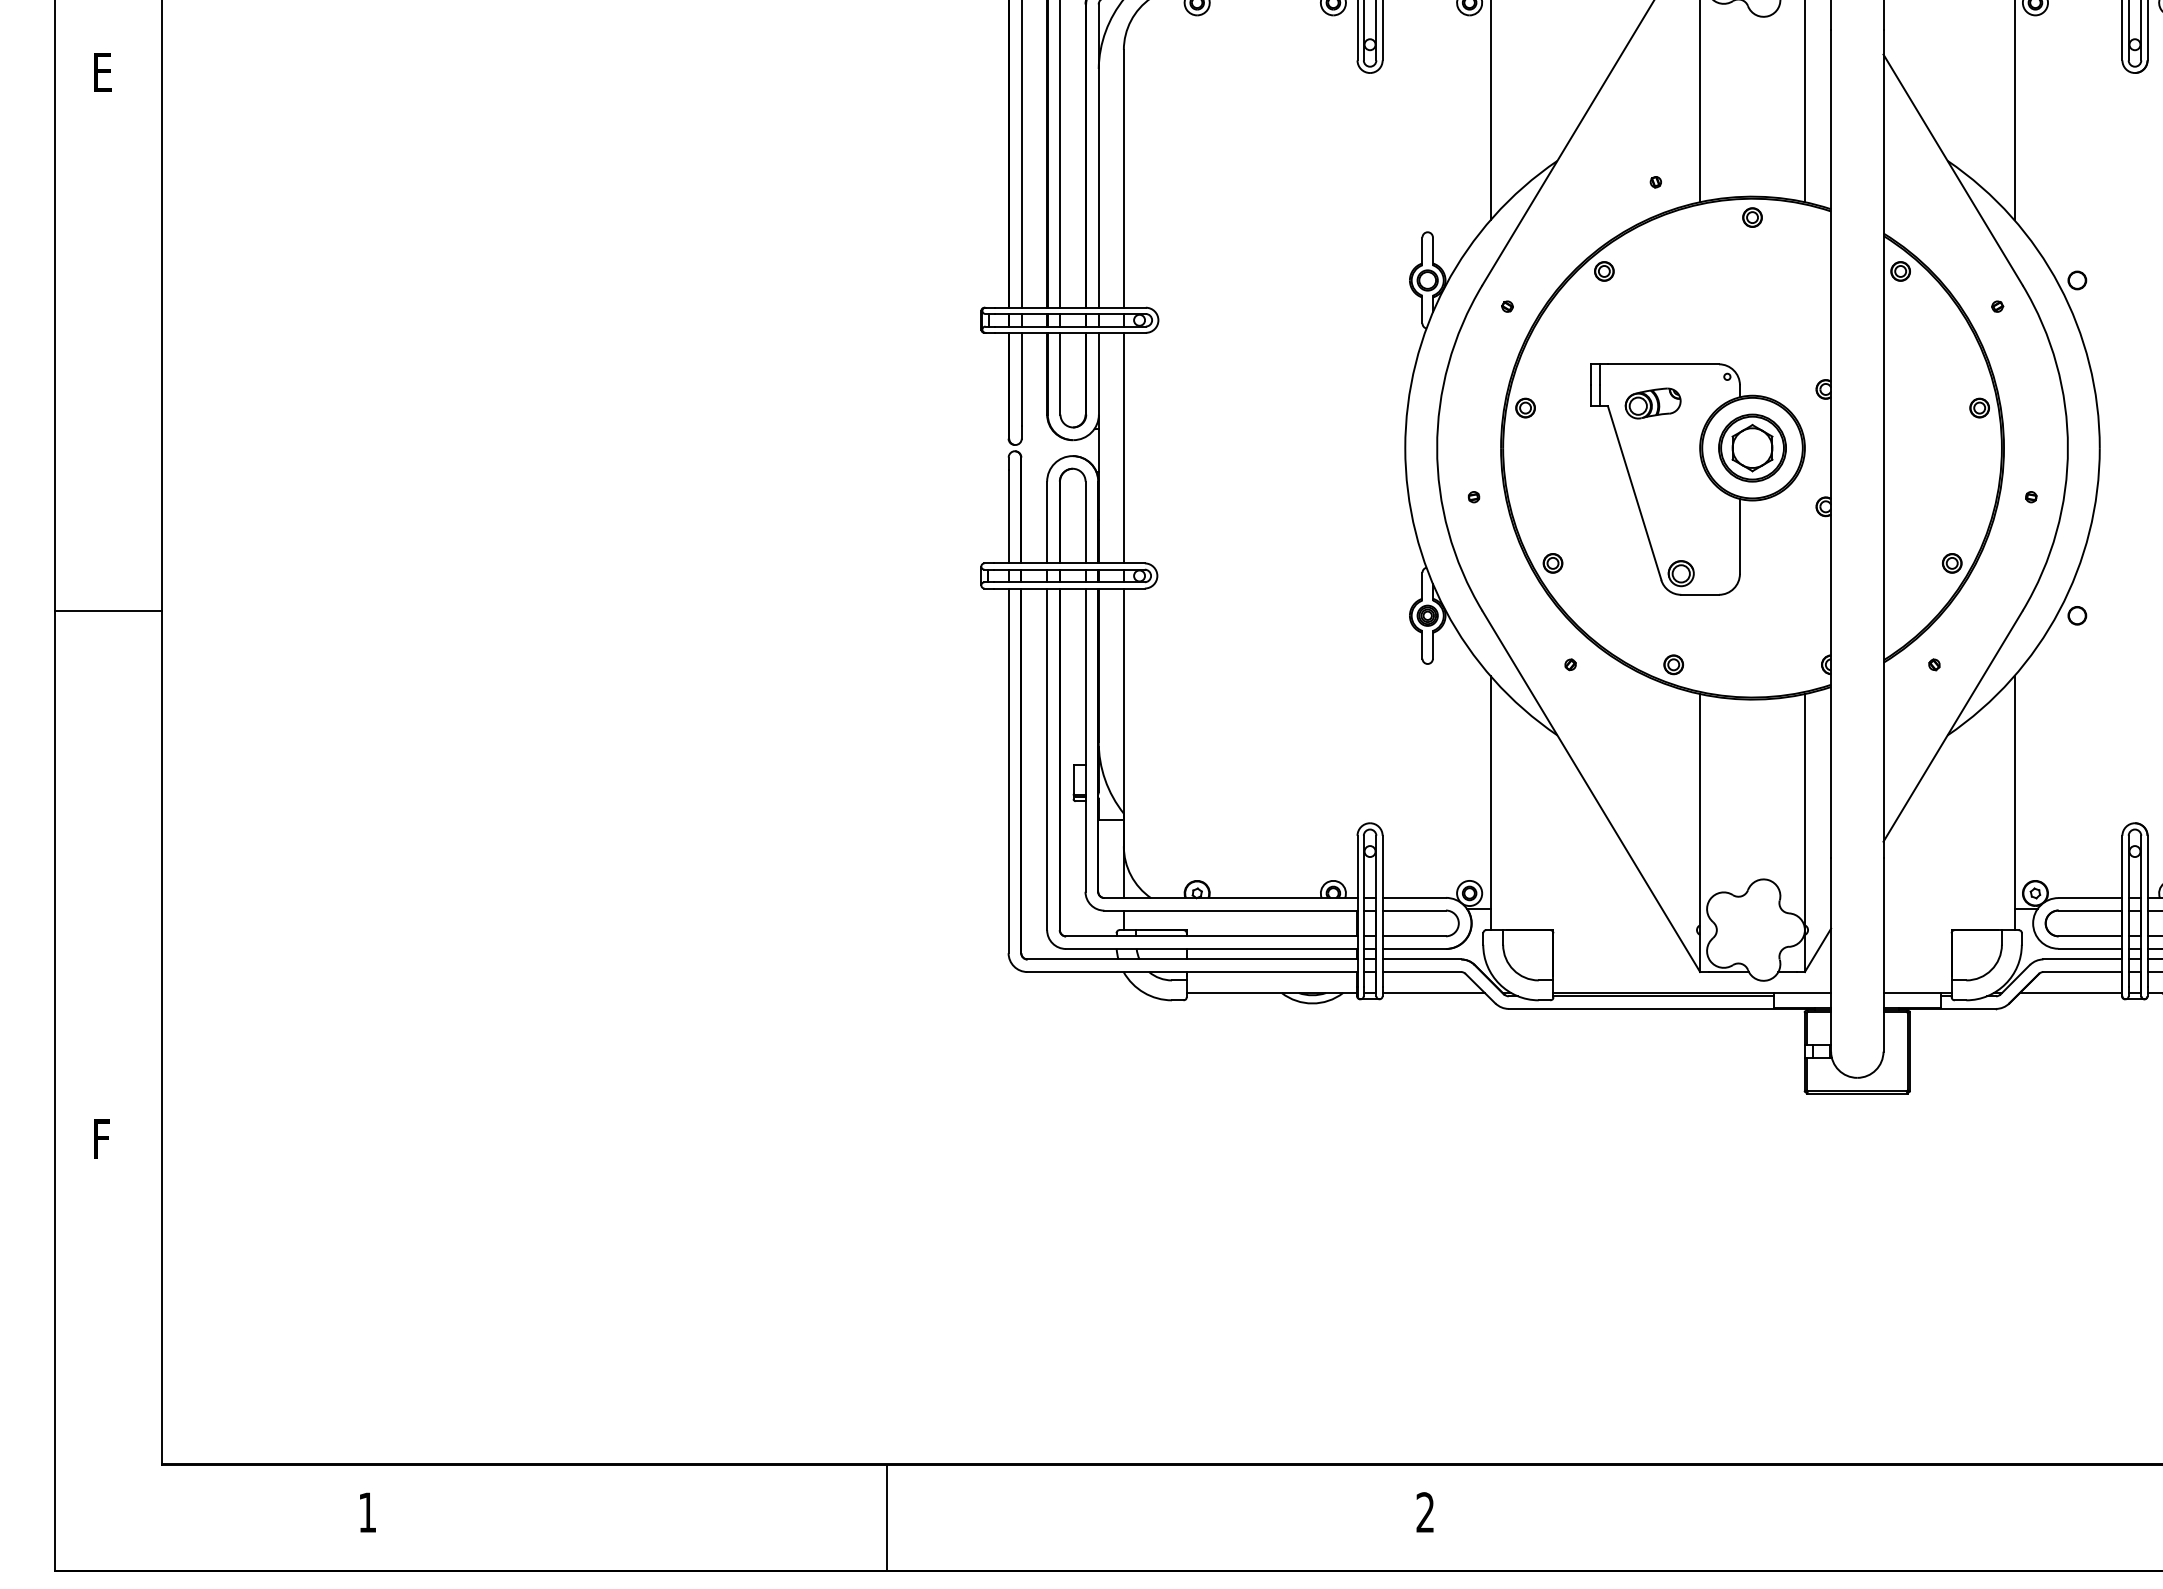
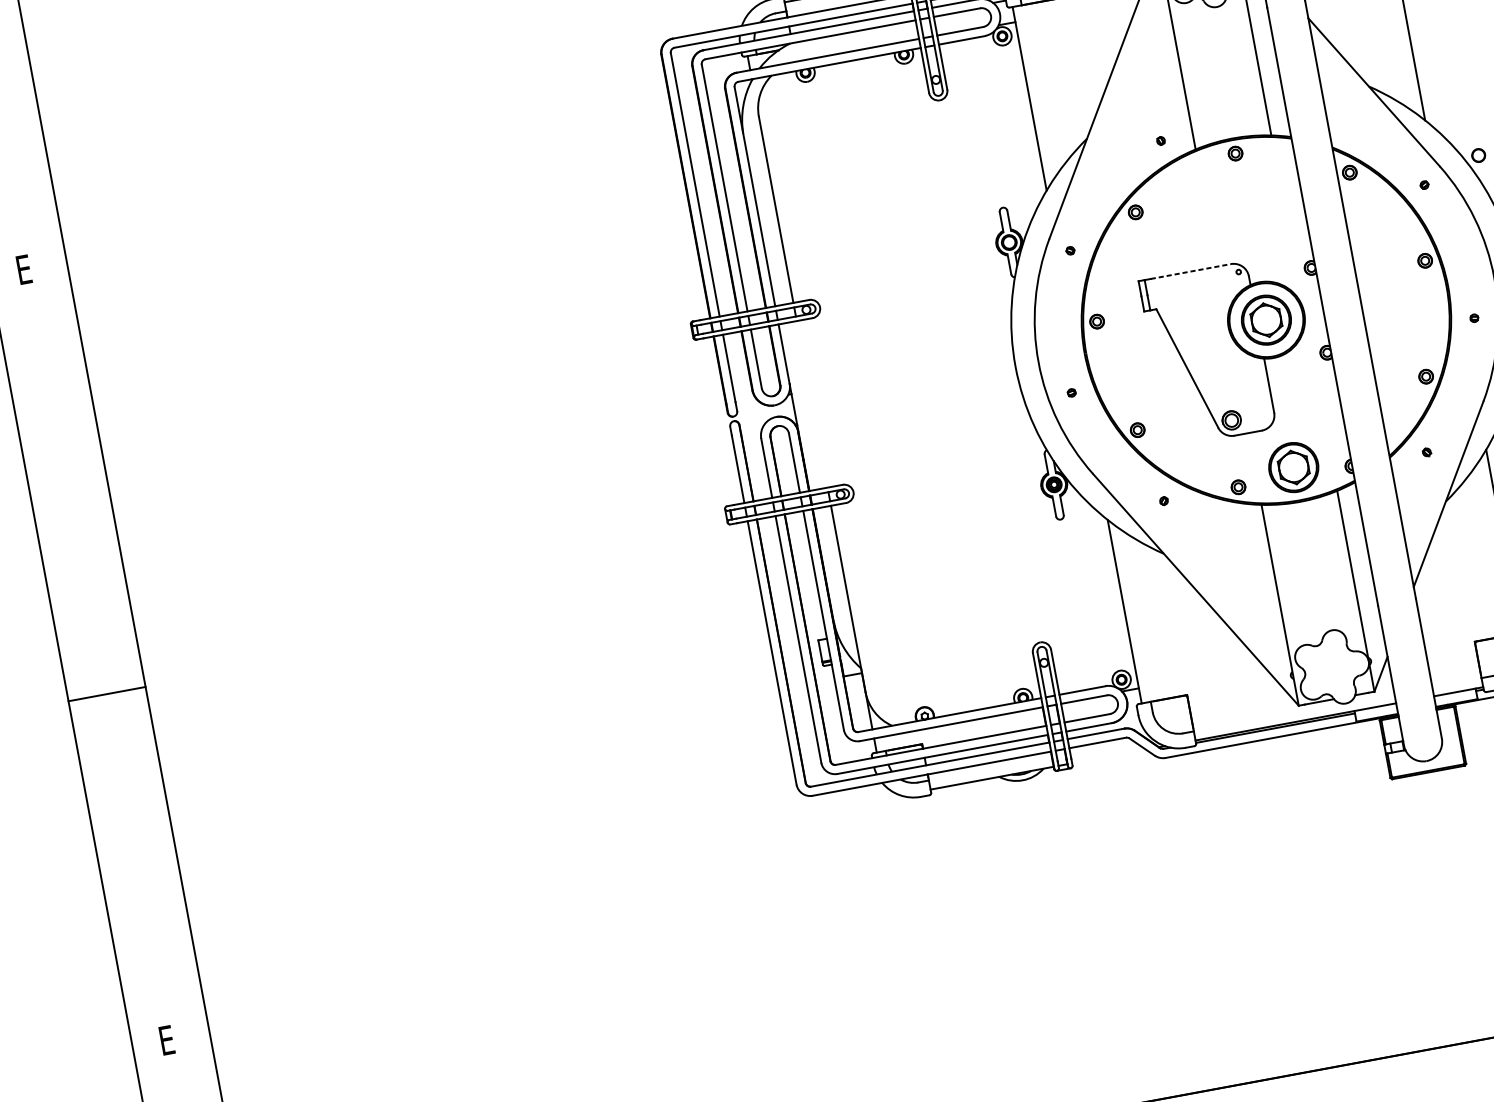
line: (1663, 364) -> (1190, 271), solid -> dashed
part: (1652, 403) -> (1188, 301), removed
line: (1123, 447) -> (811, 403), removed
line: (108, 610) -> (107, 693), moved
part: (1752, 651) -> (1293, 467), added
line: (1433, 993) -> (1108, 756), removed
text: (104, 1138) -> (168, 1039), F -> E

